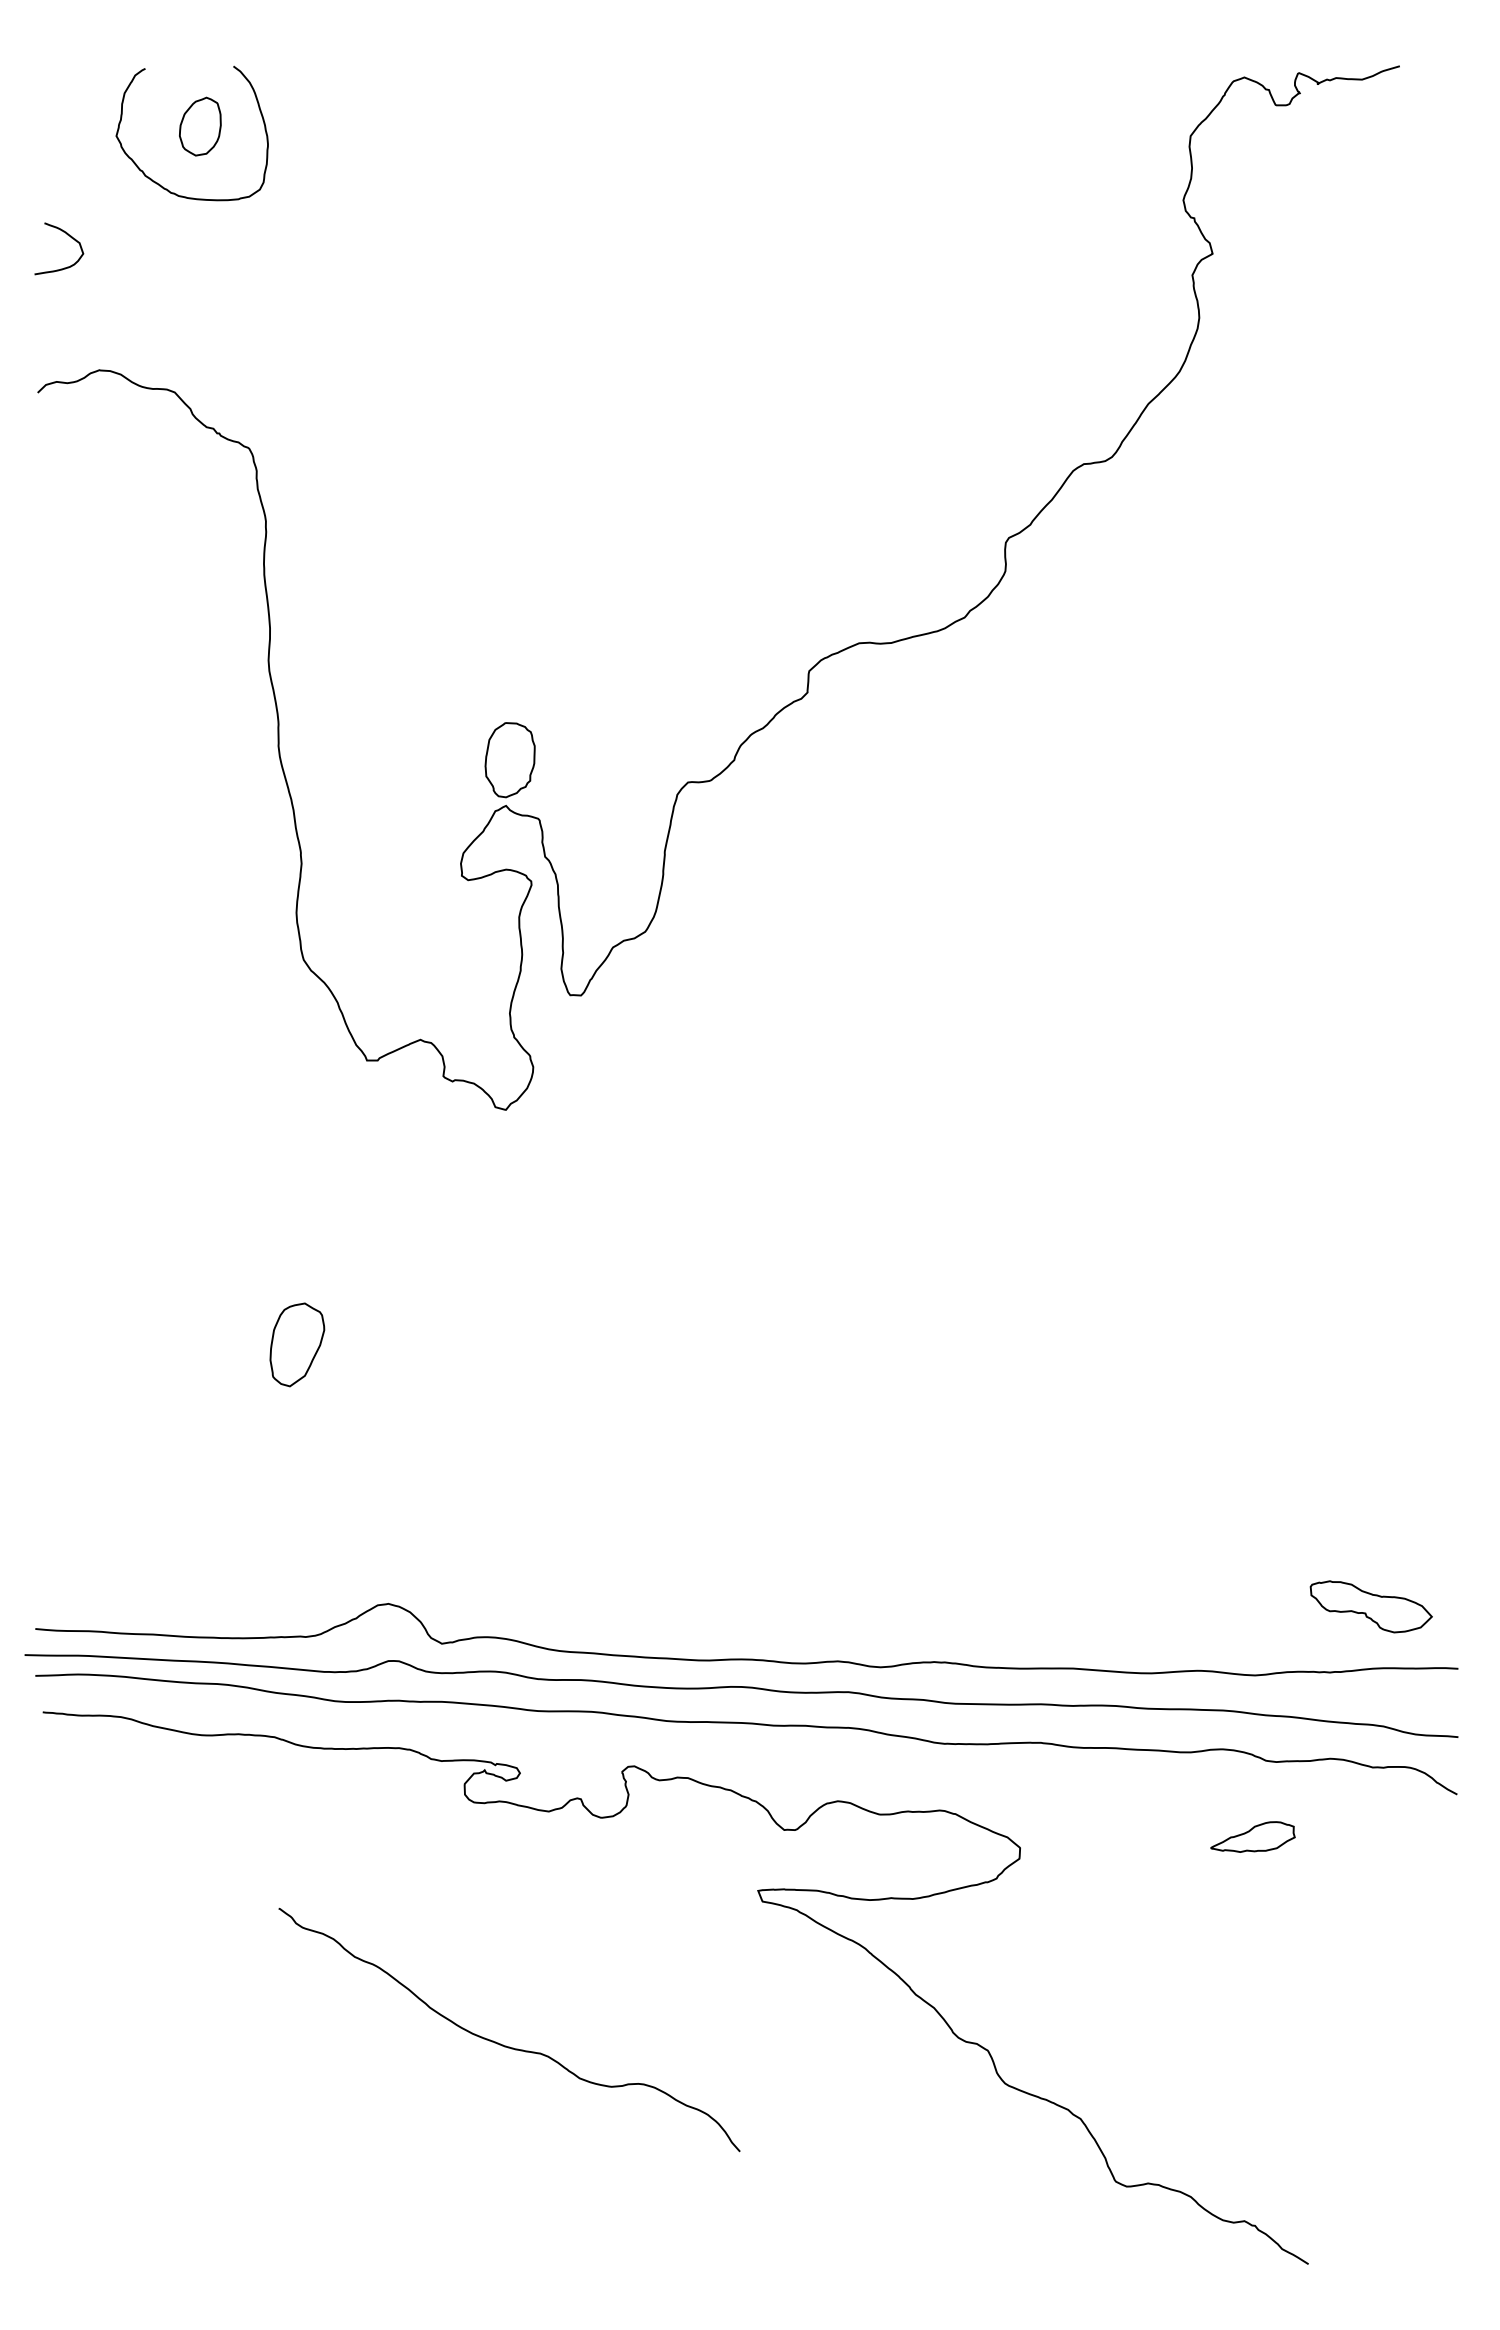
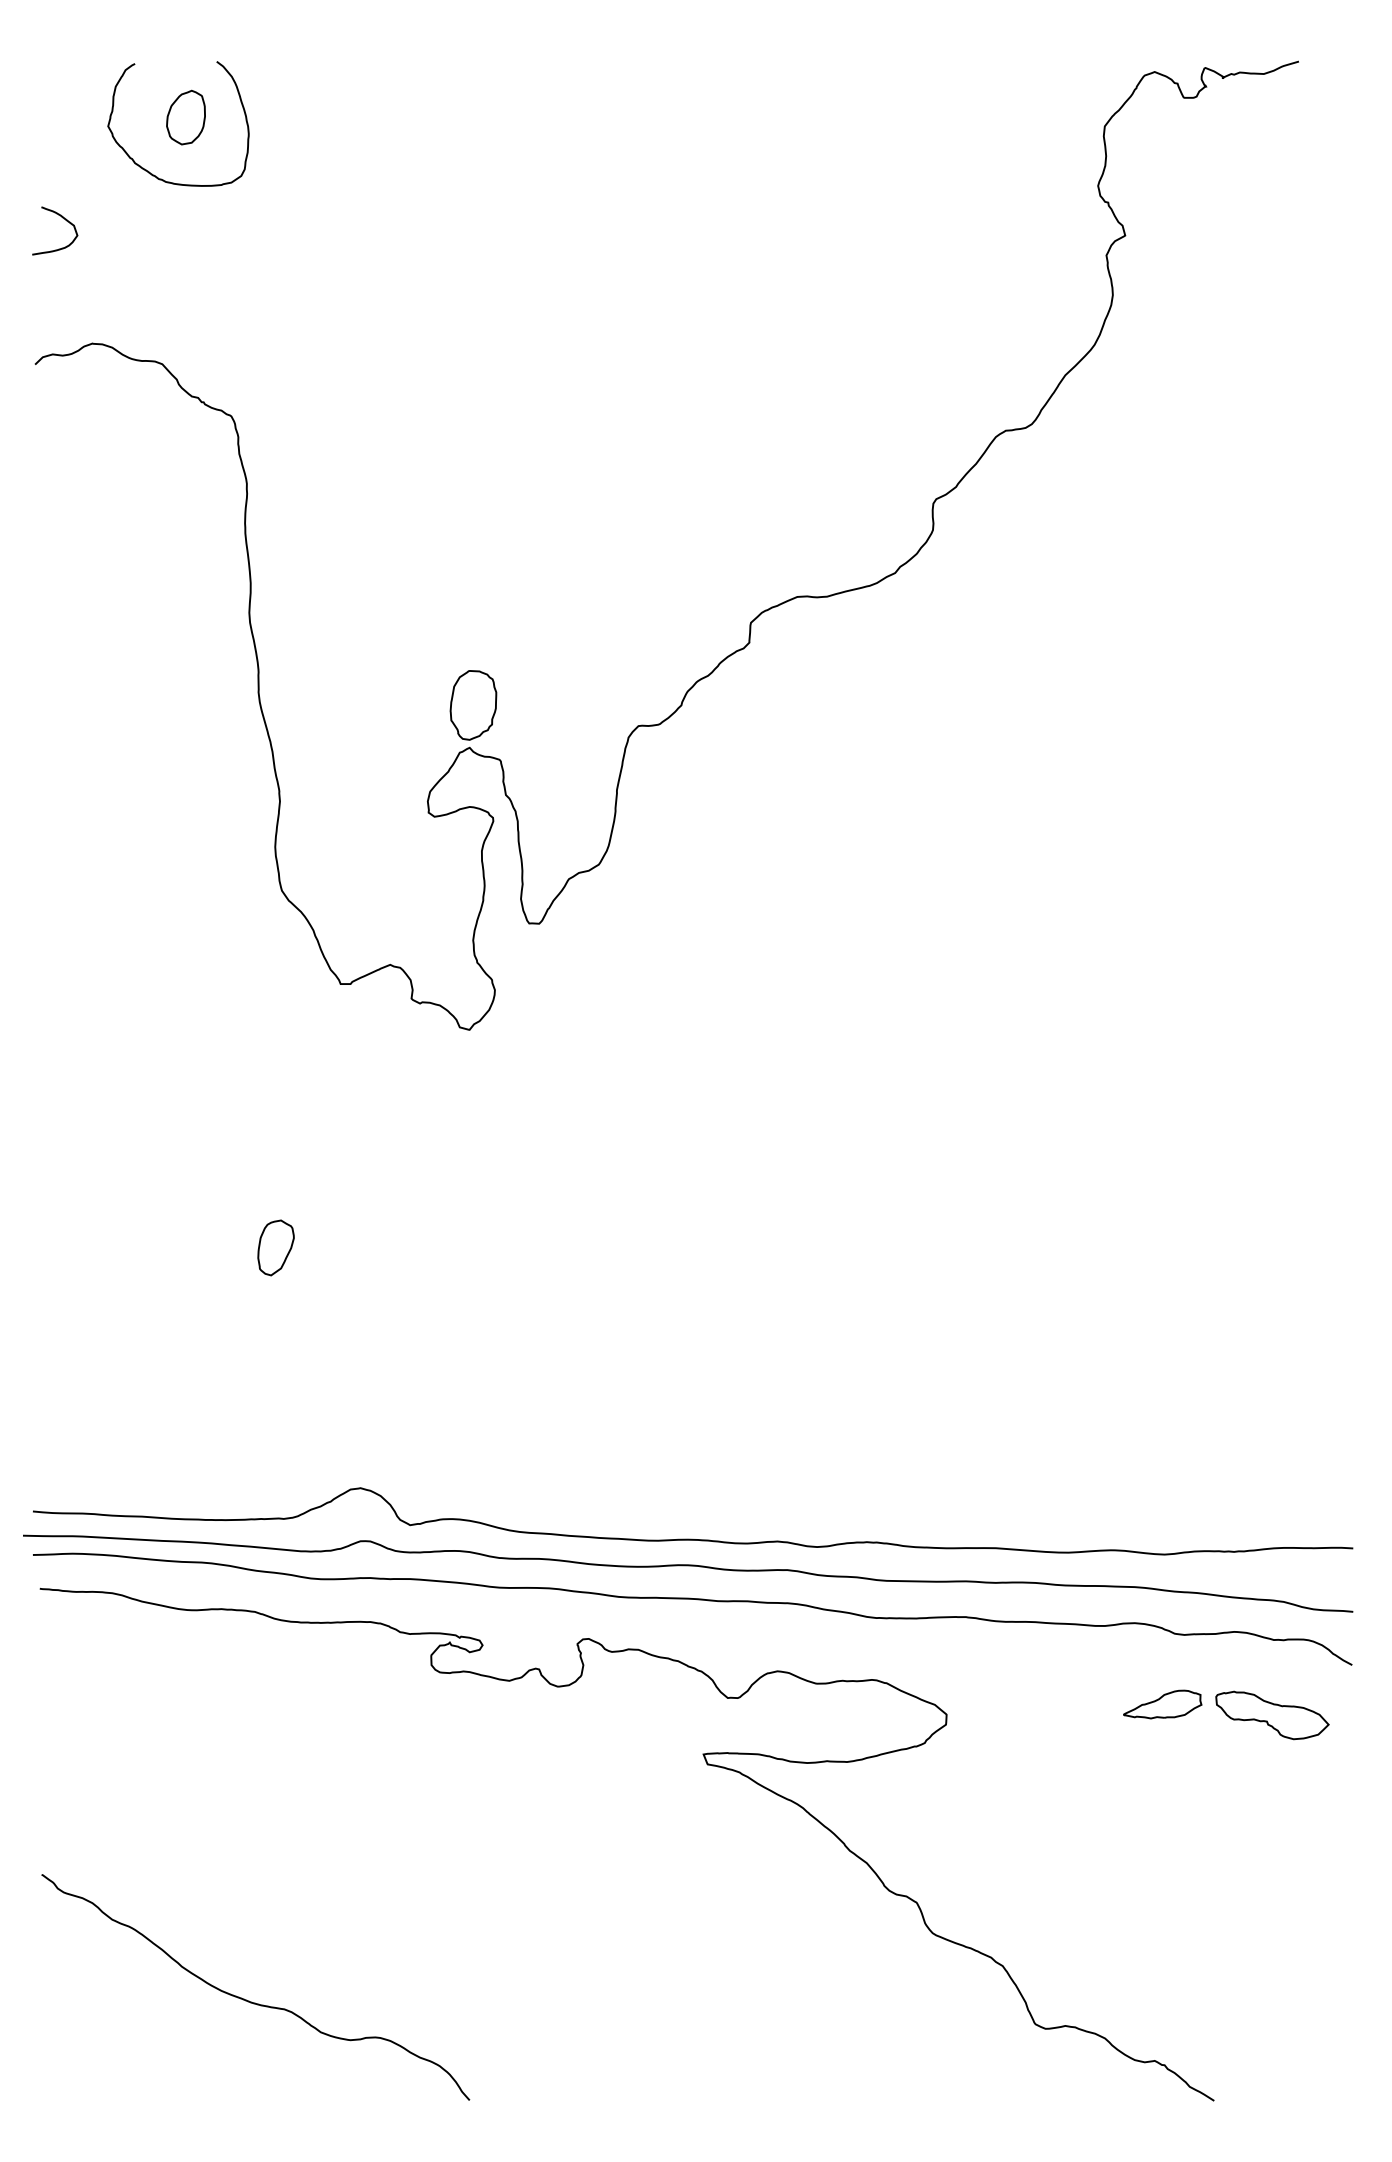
part: (297, 1344) -> (276, 1247), size x0.71
part: (1370, 1606) -> (1271, 1715), moved
curve: (503, 2044) -> (250, 2000), moved

